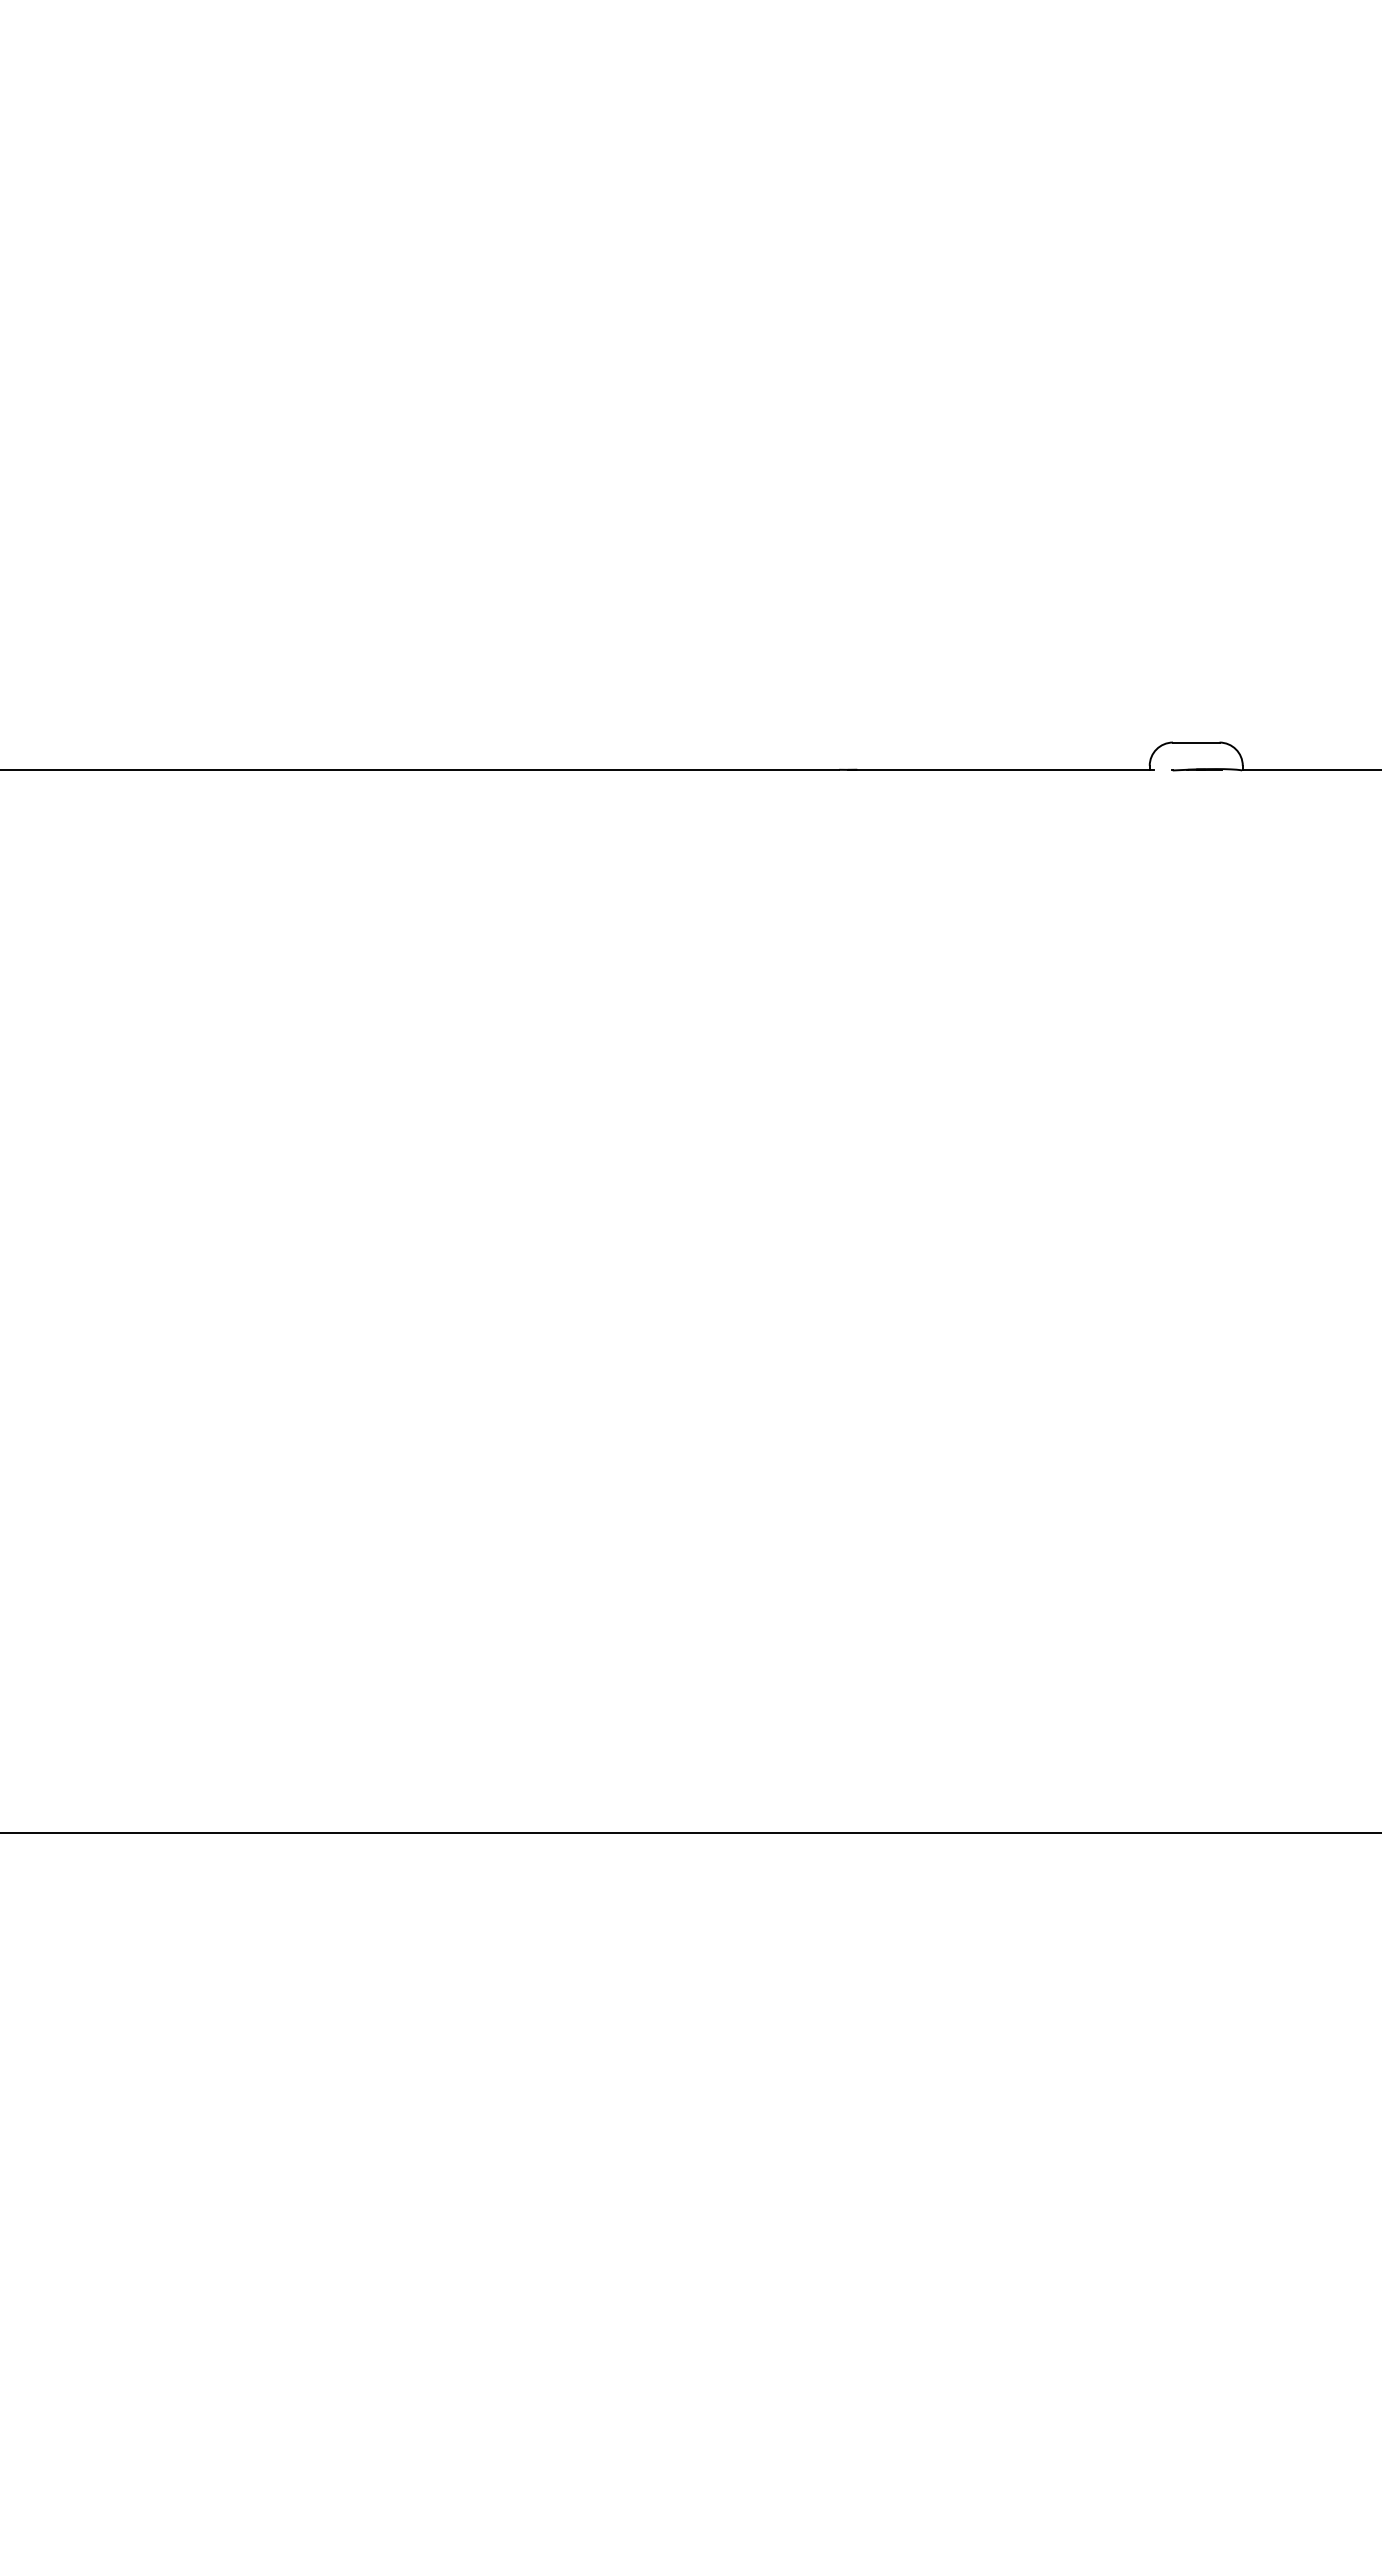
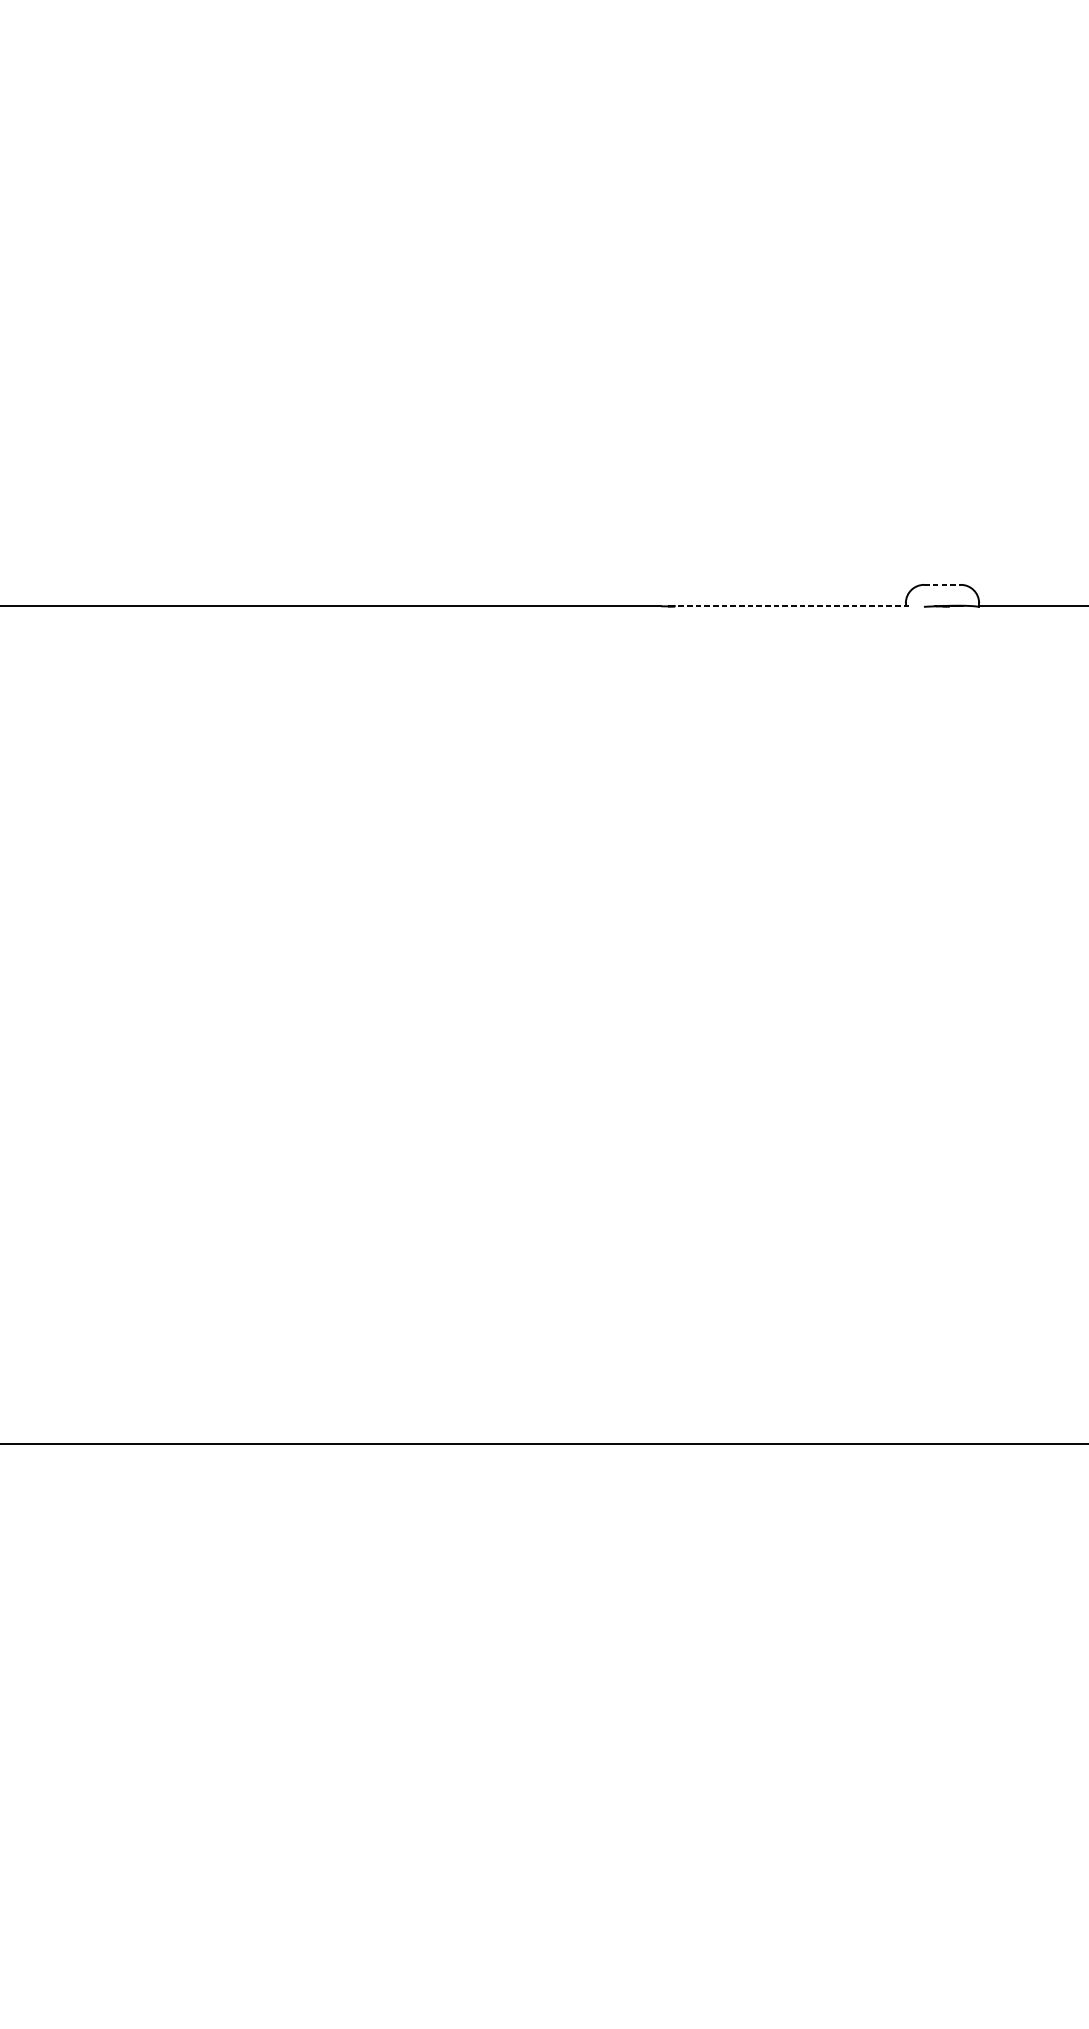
line: (1196, 742) -> (942, 584), solid -> dashed
line: (1005, 769) -> (792, 606), solid -> dashed

